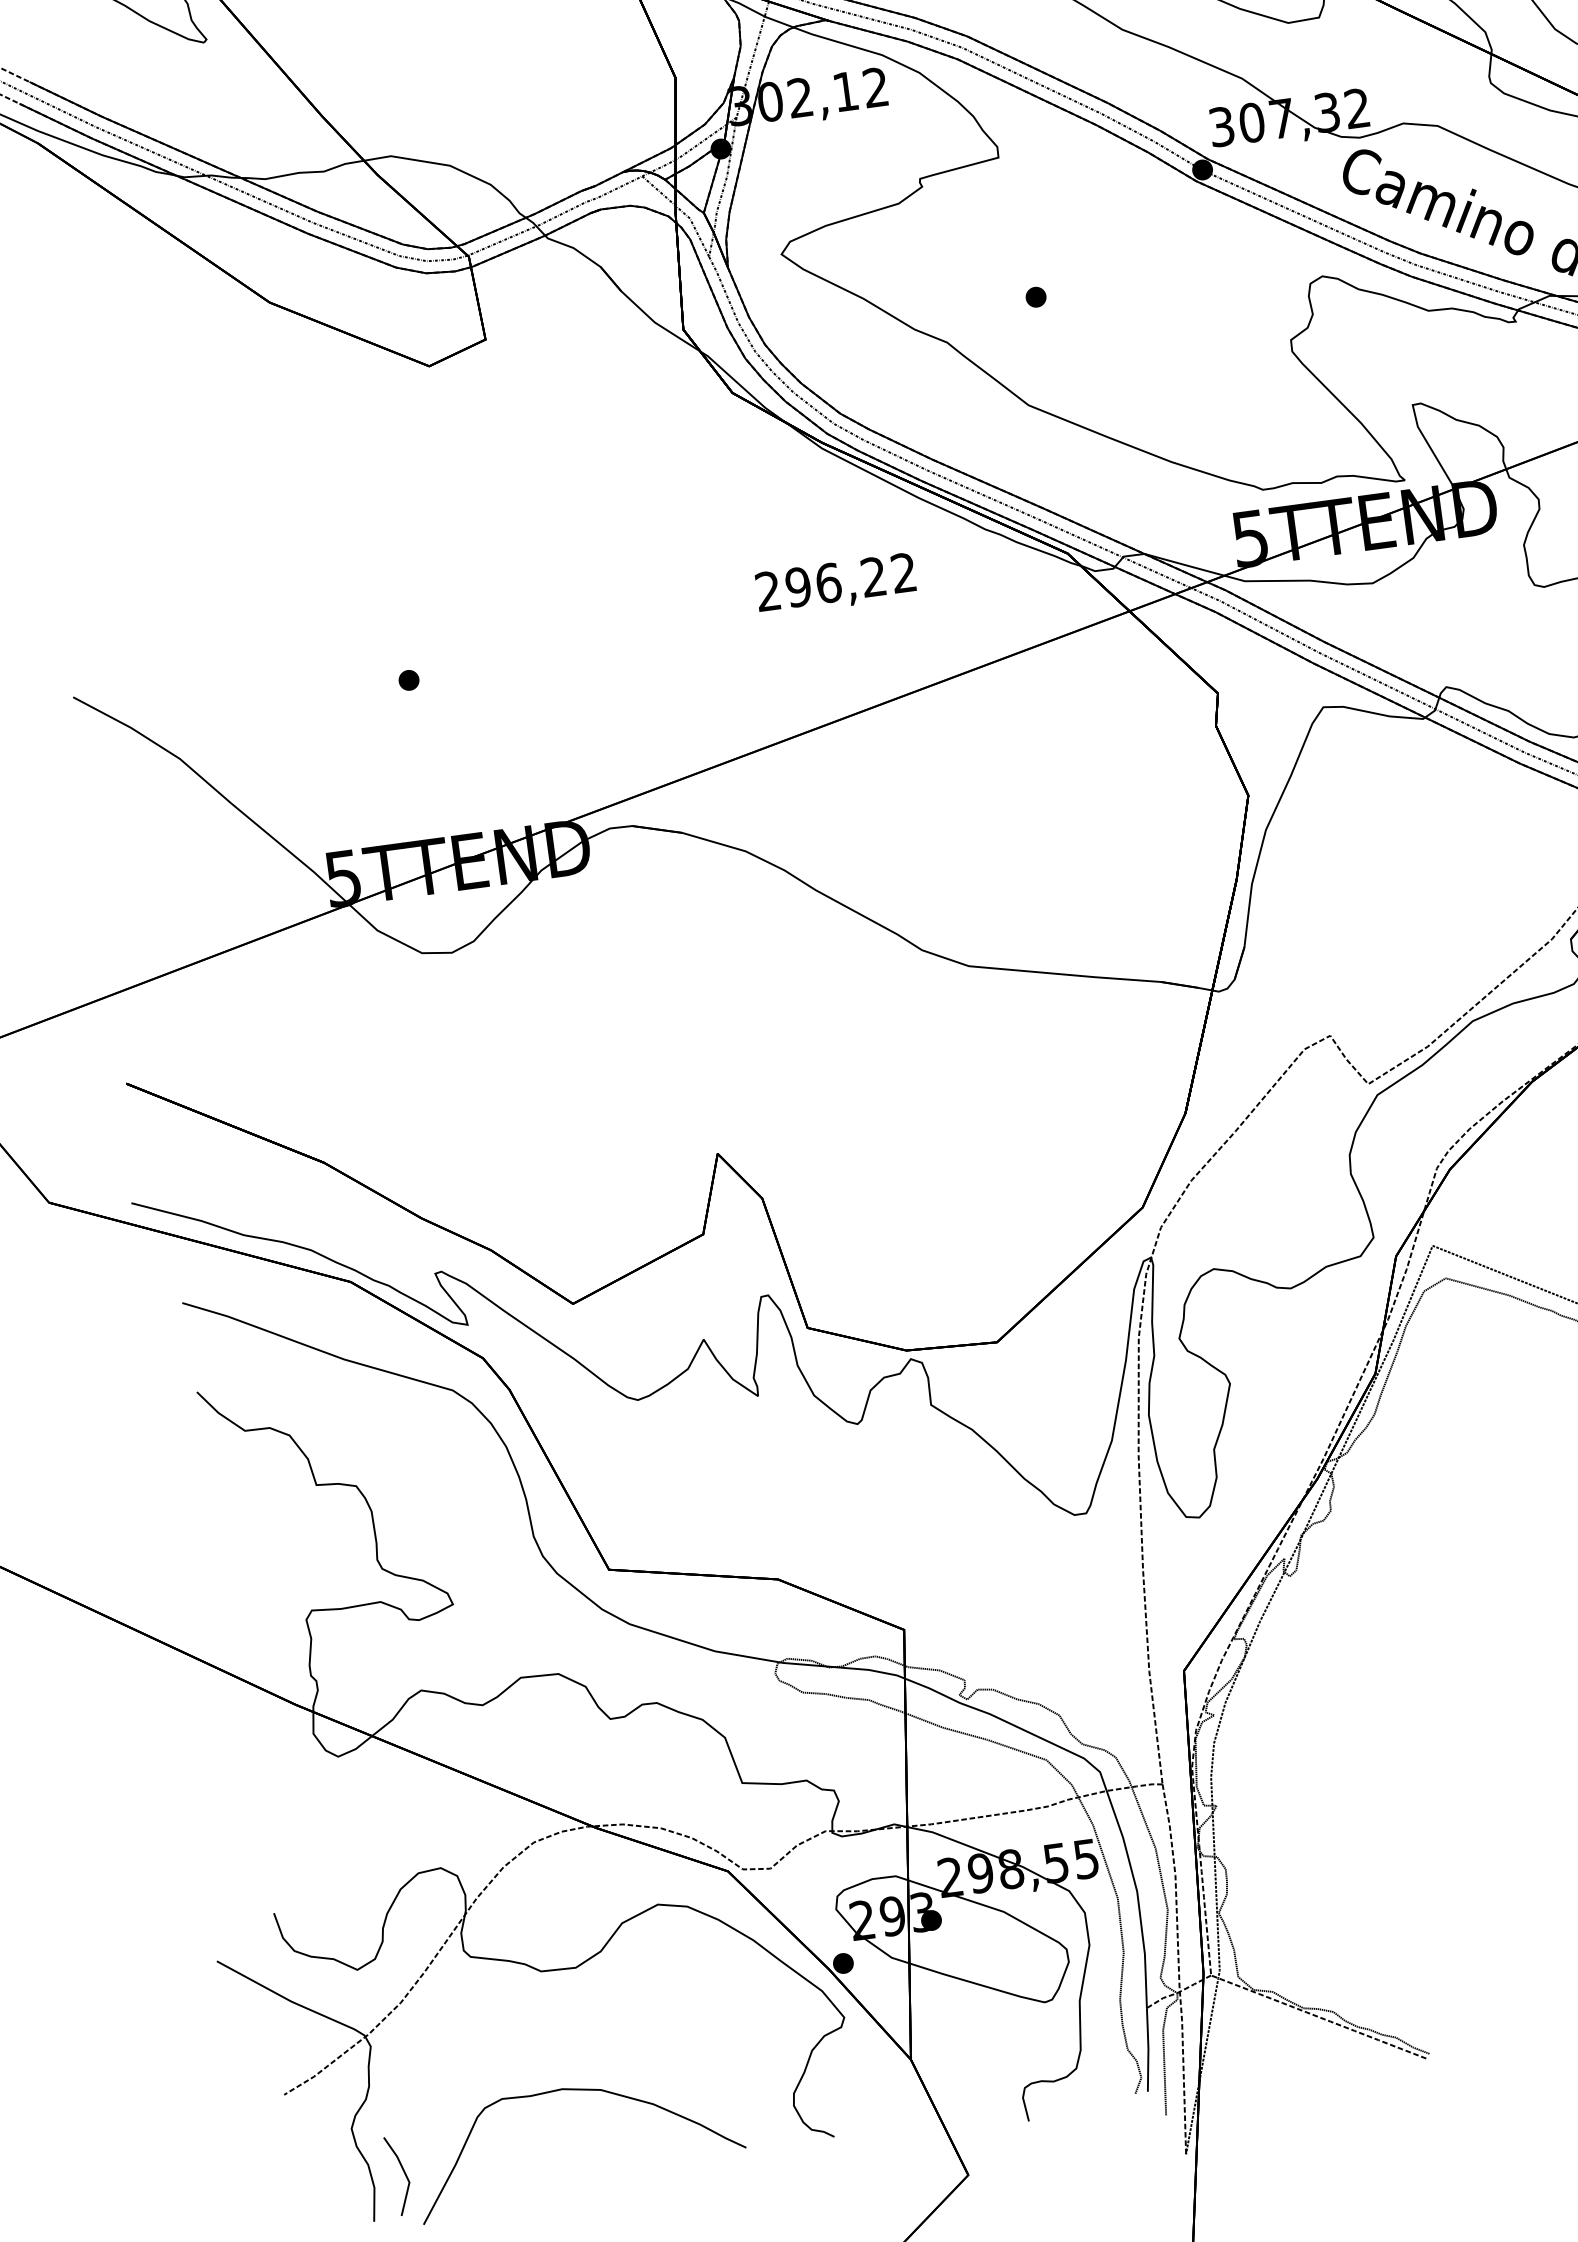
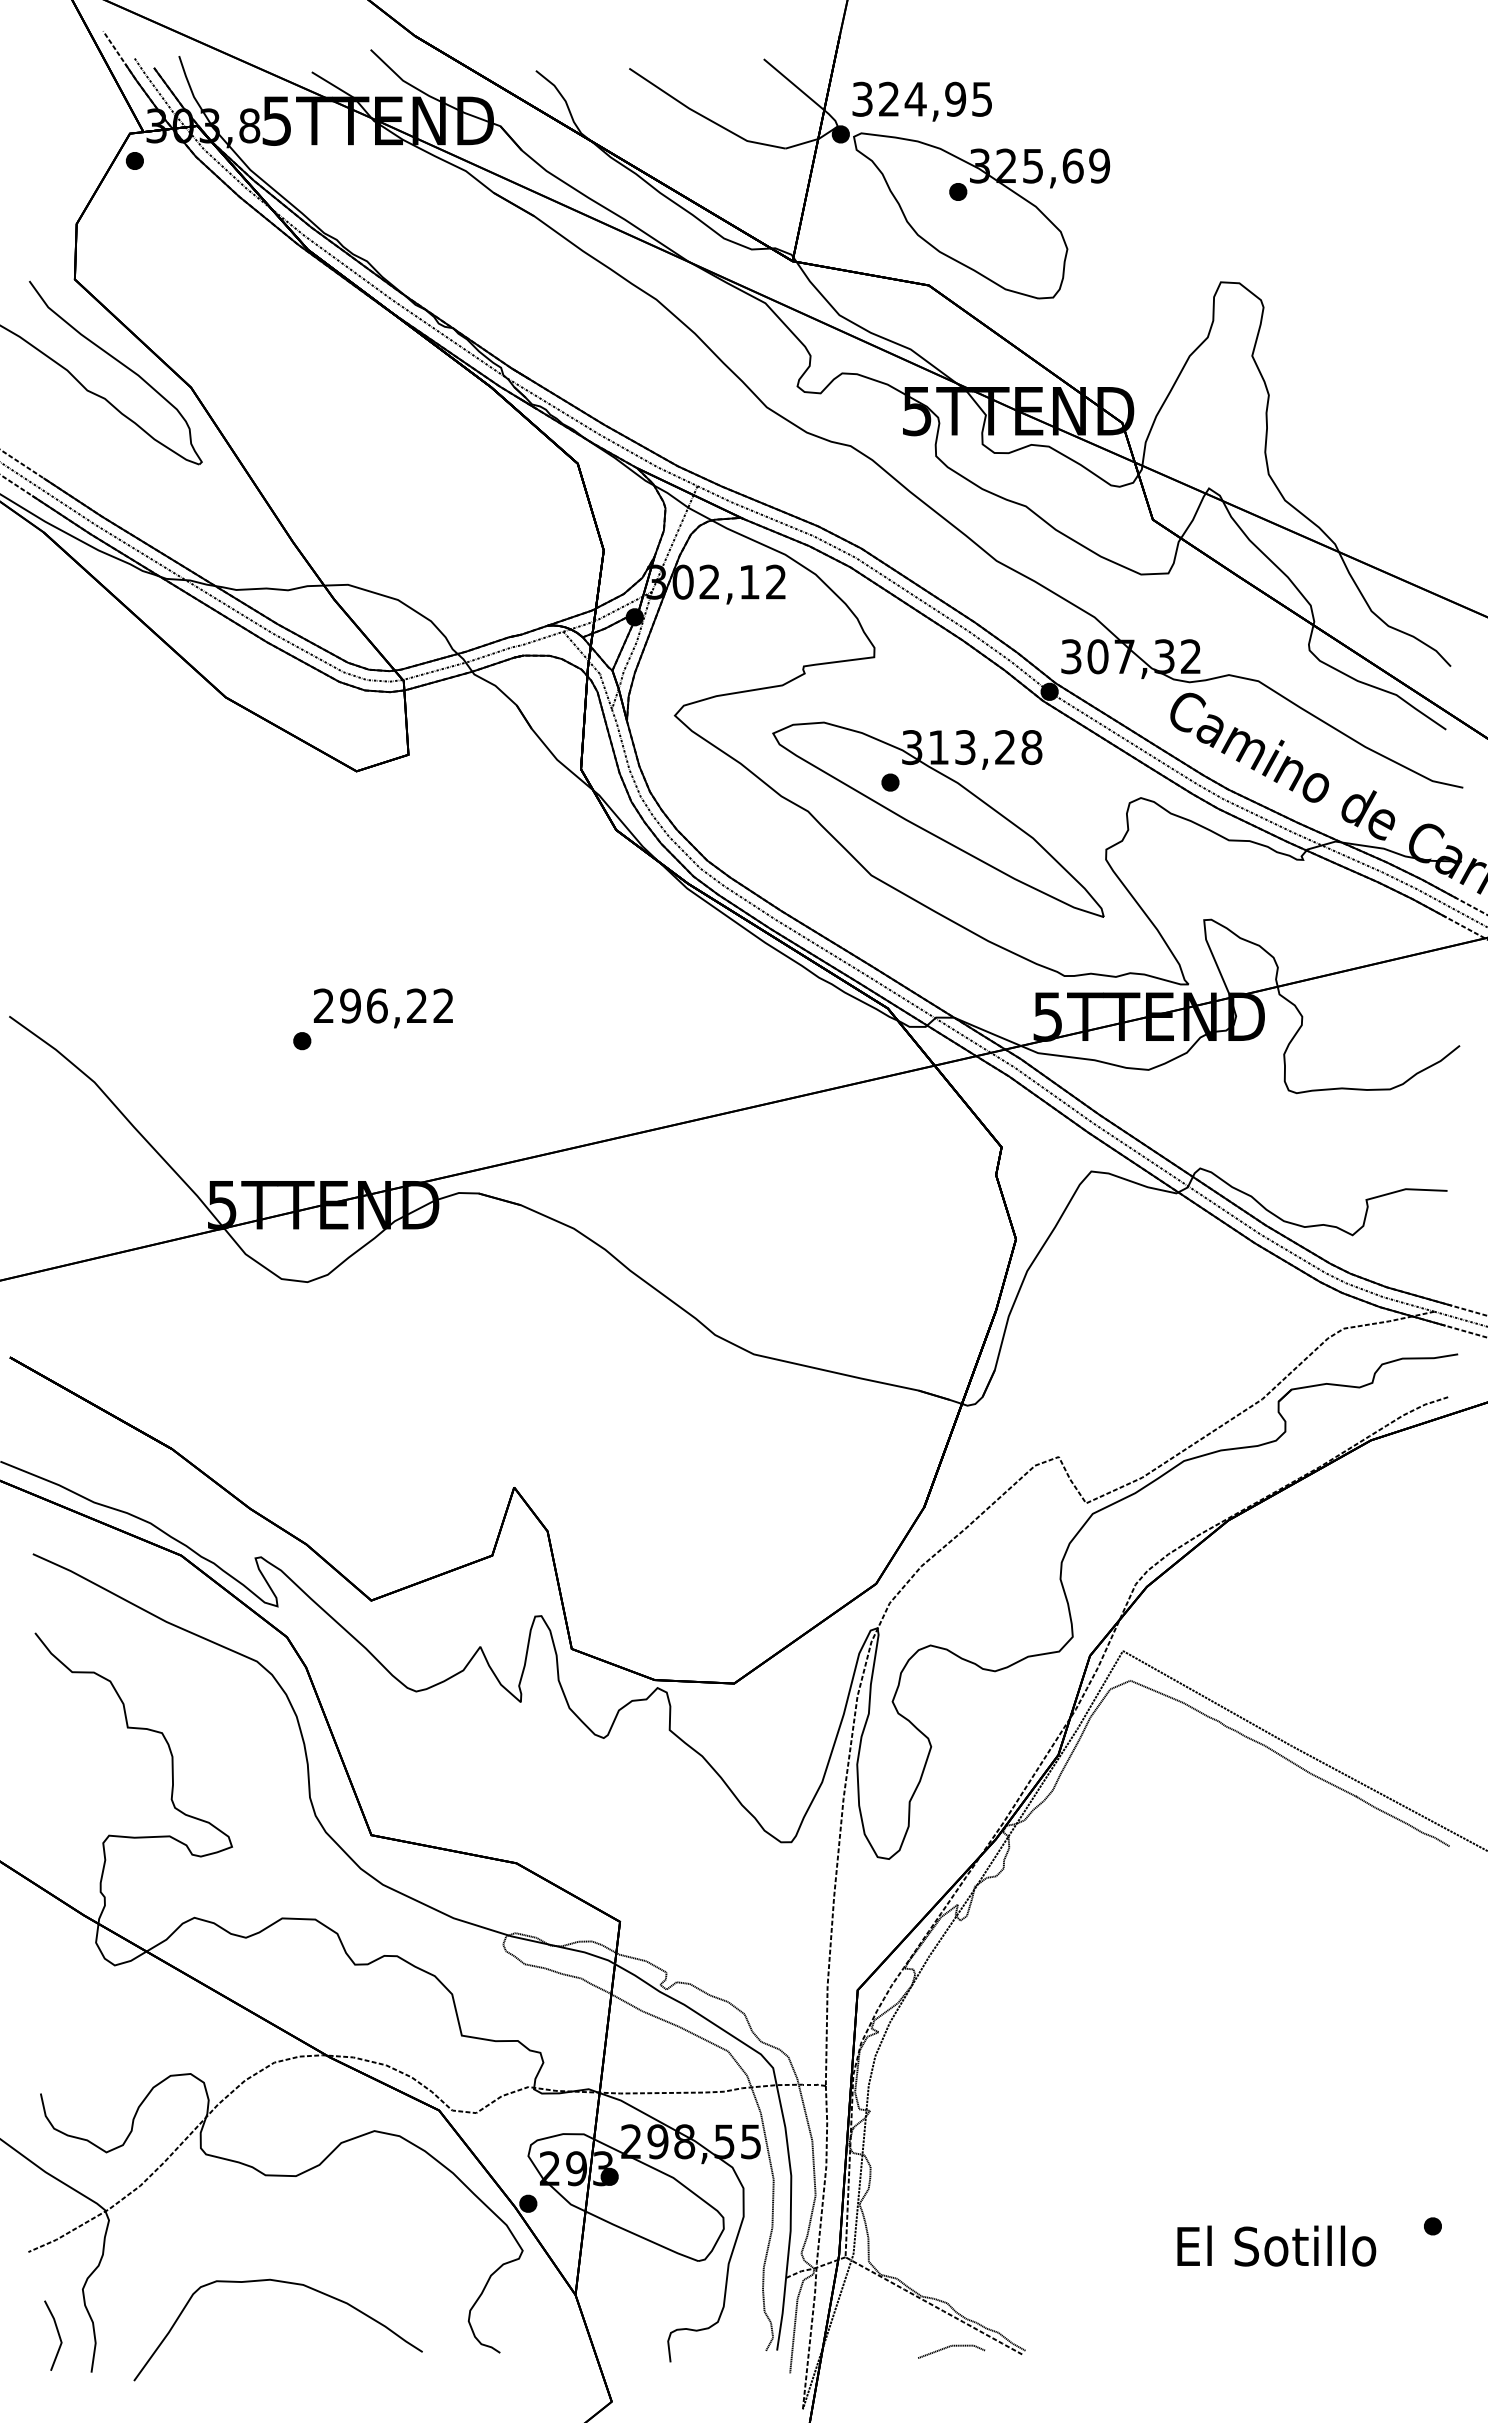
part: (1096, 331) -> (938, 819), added
text: (834, 585) -> (382, 1008), moved
line: (1342, 2061) -> (949, 2347), added
part: (399, 2175) -> (53, 2335), moved

